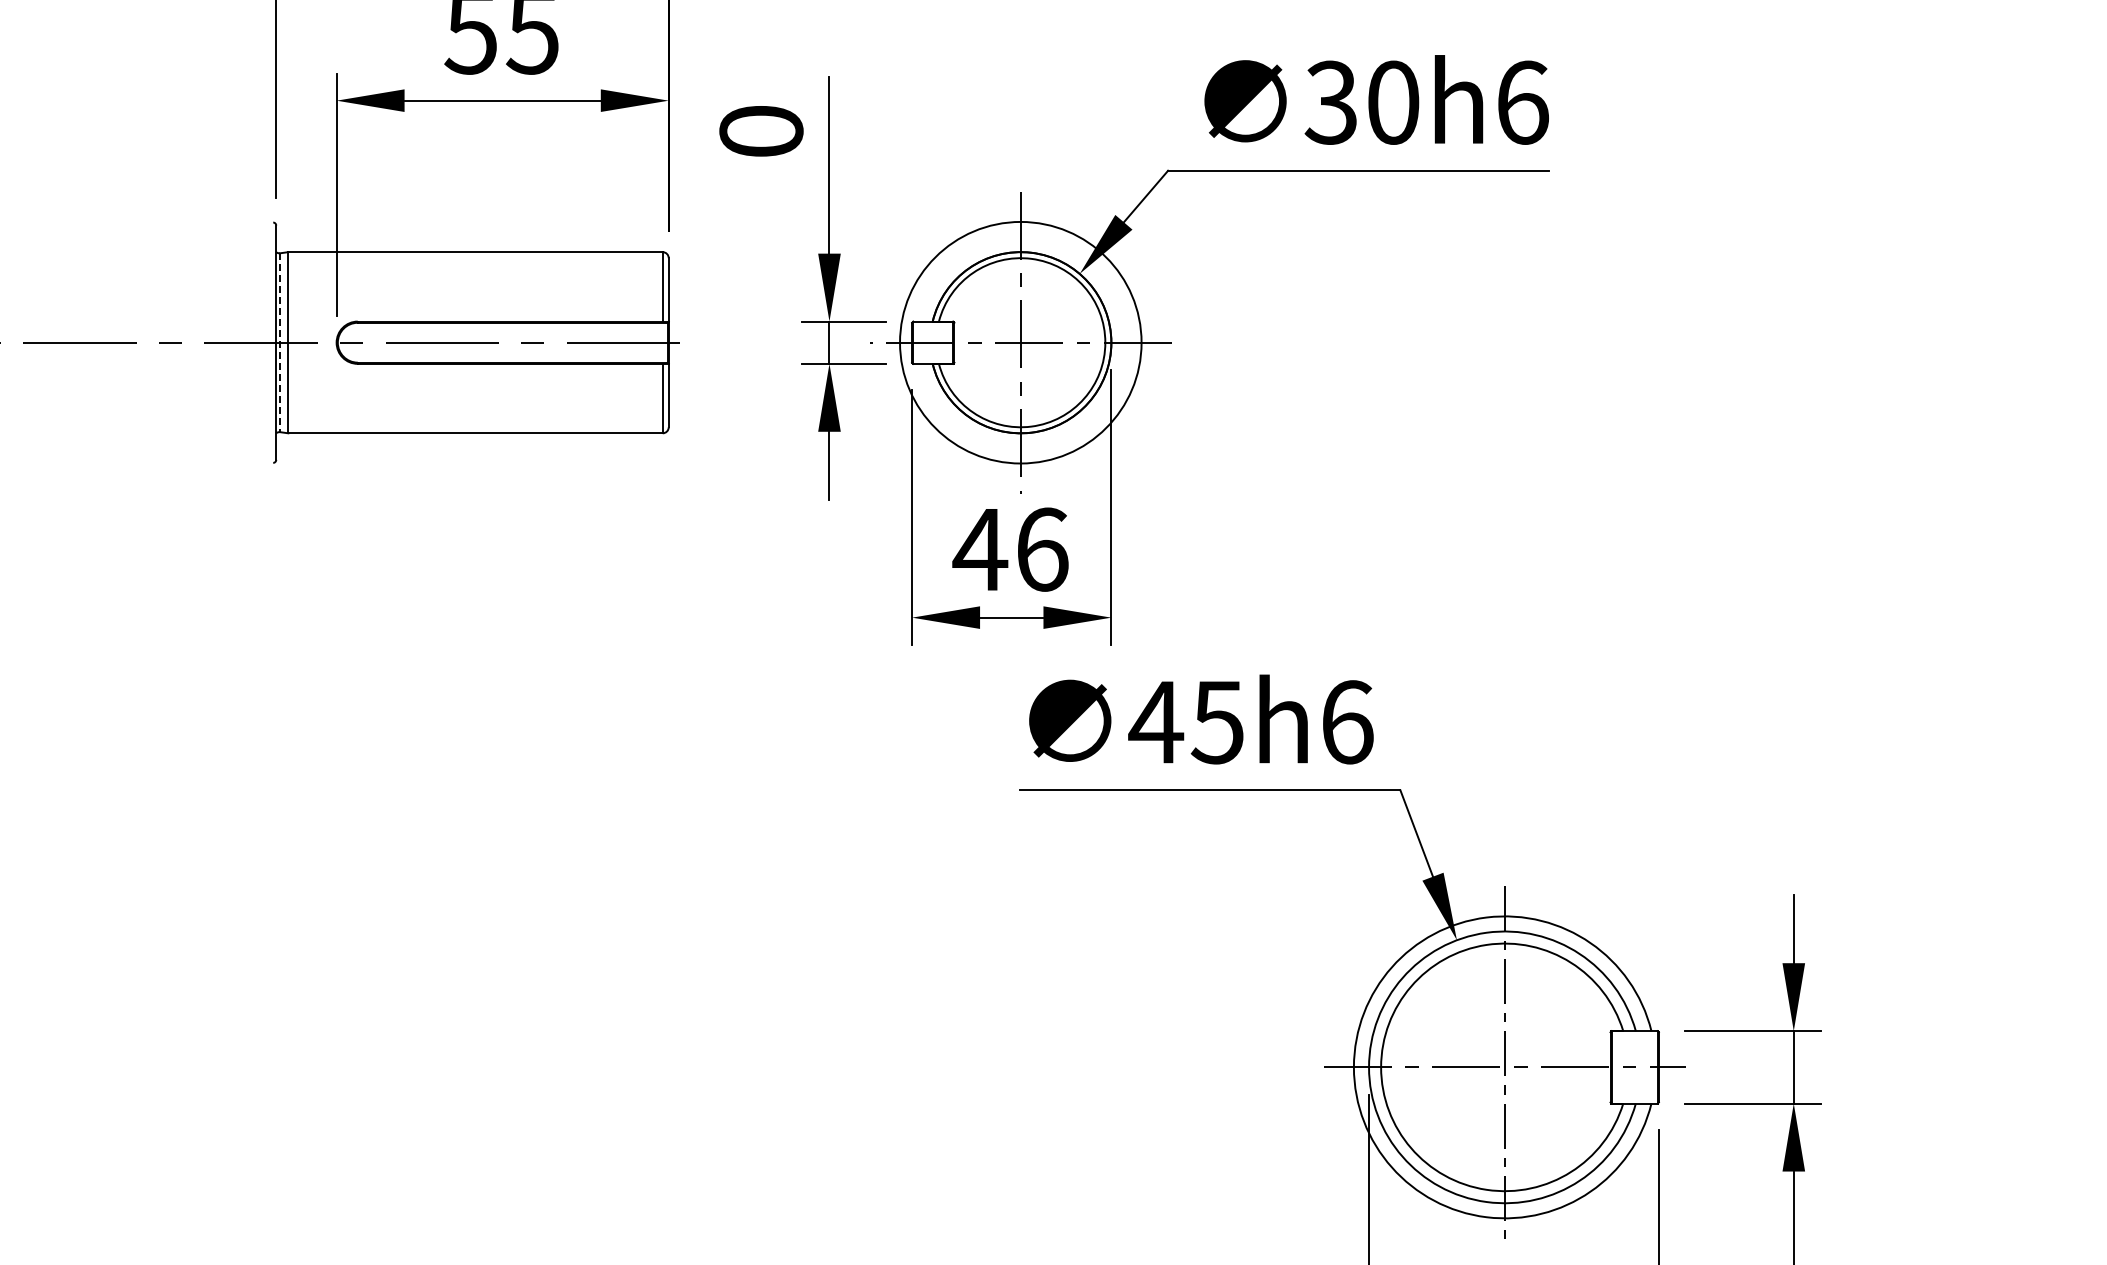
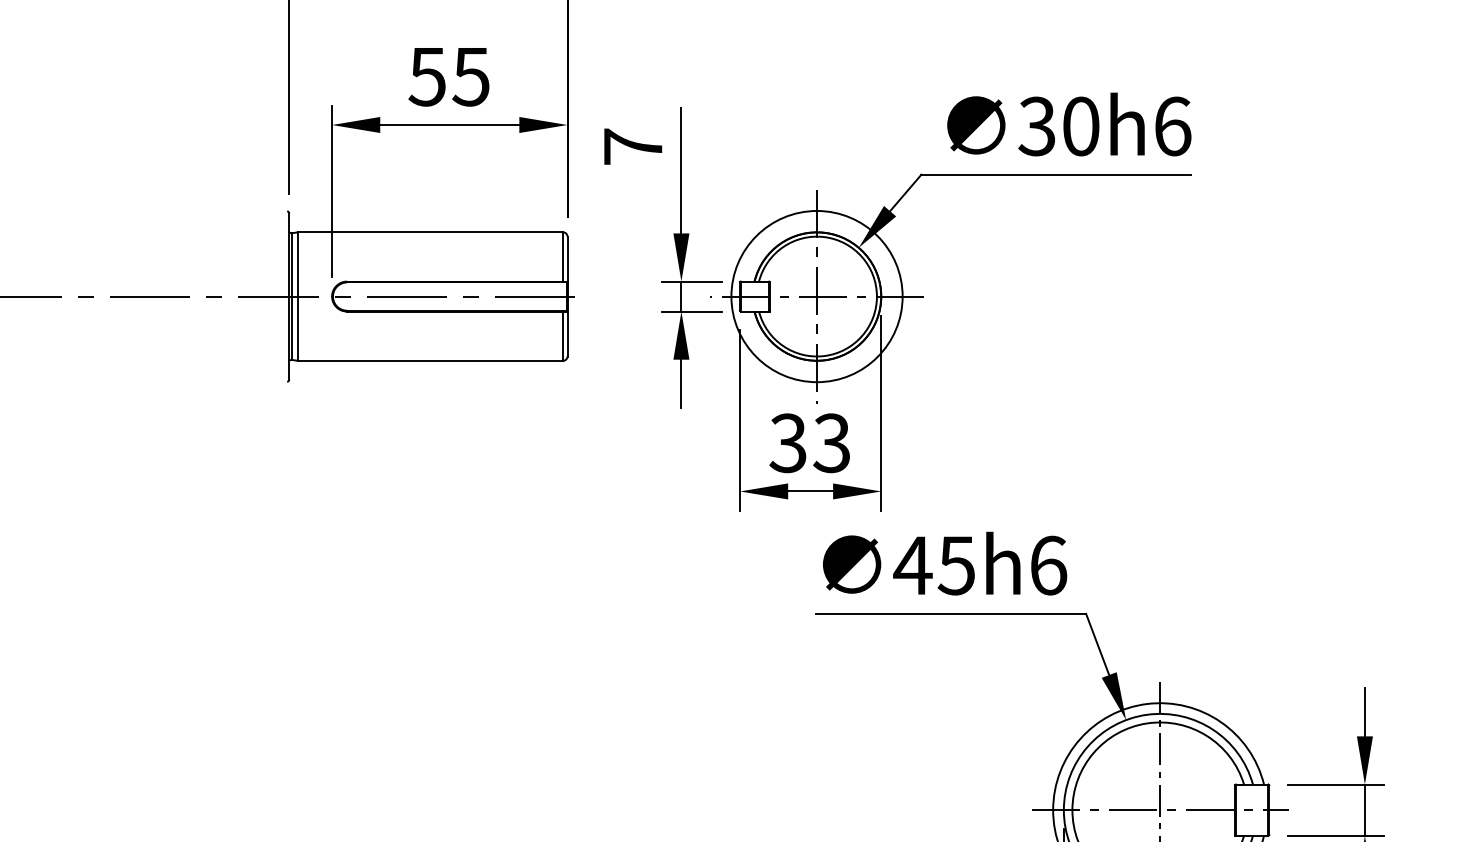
text: (761, 130) -> (633, 146), 0 -> 7
line: (280, 343) -> (292, 297), dashed -> solid
text: (1010, 549) -> (809, 443), 46 -> 33

